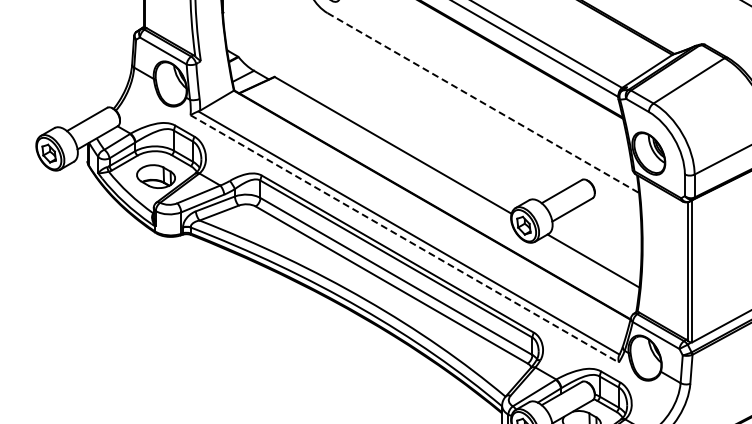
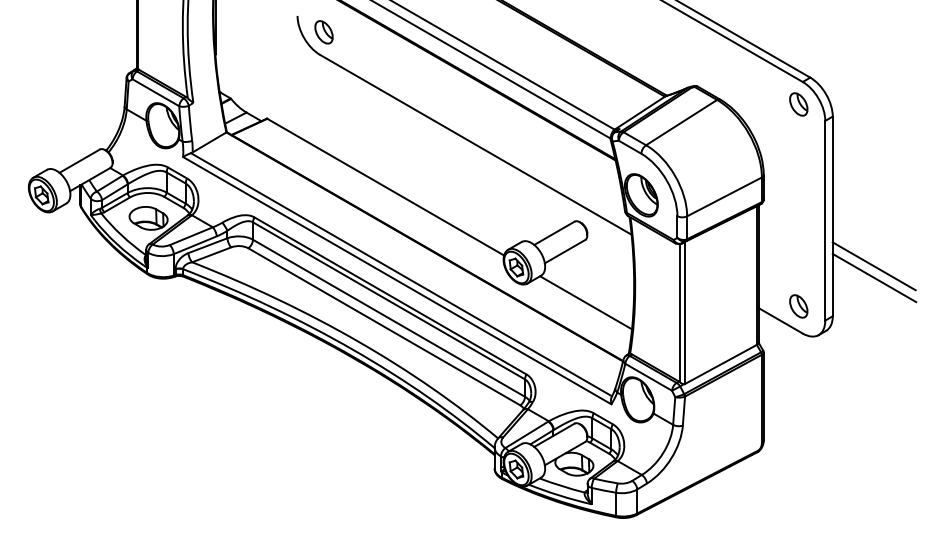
line: (482, 102) -> (475, 144), dashed -> solid
line: (404, 238) -> (397, 280), dashed -> solid

